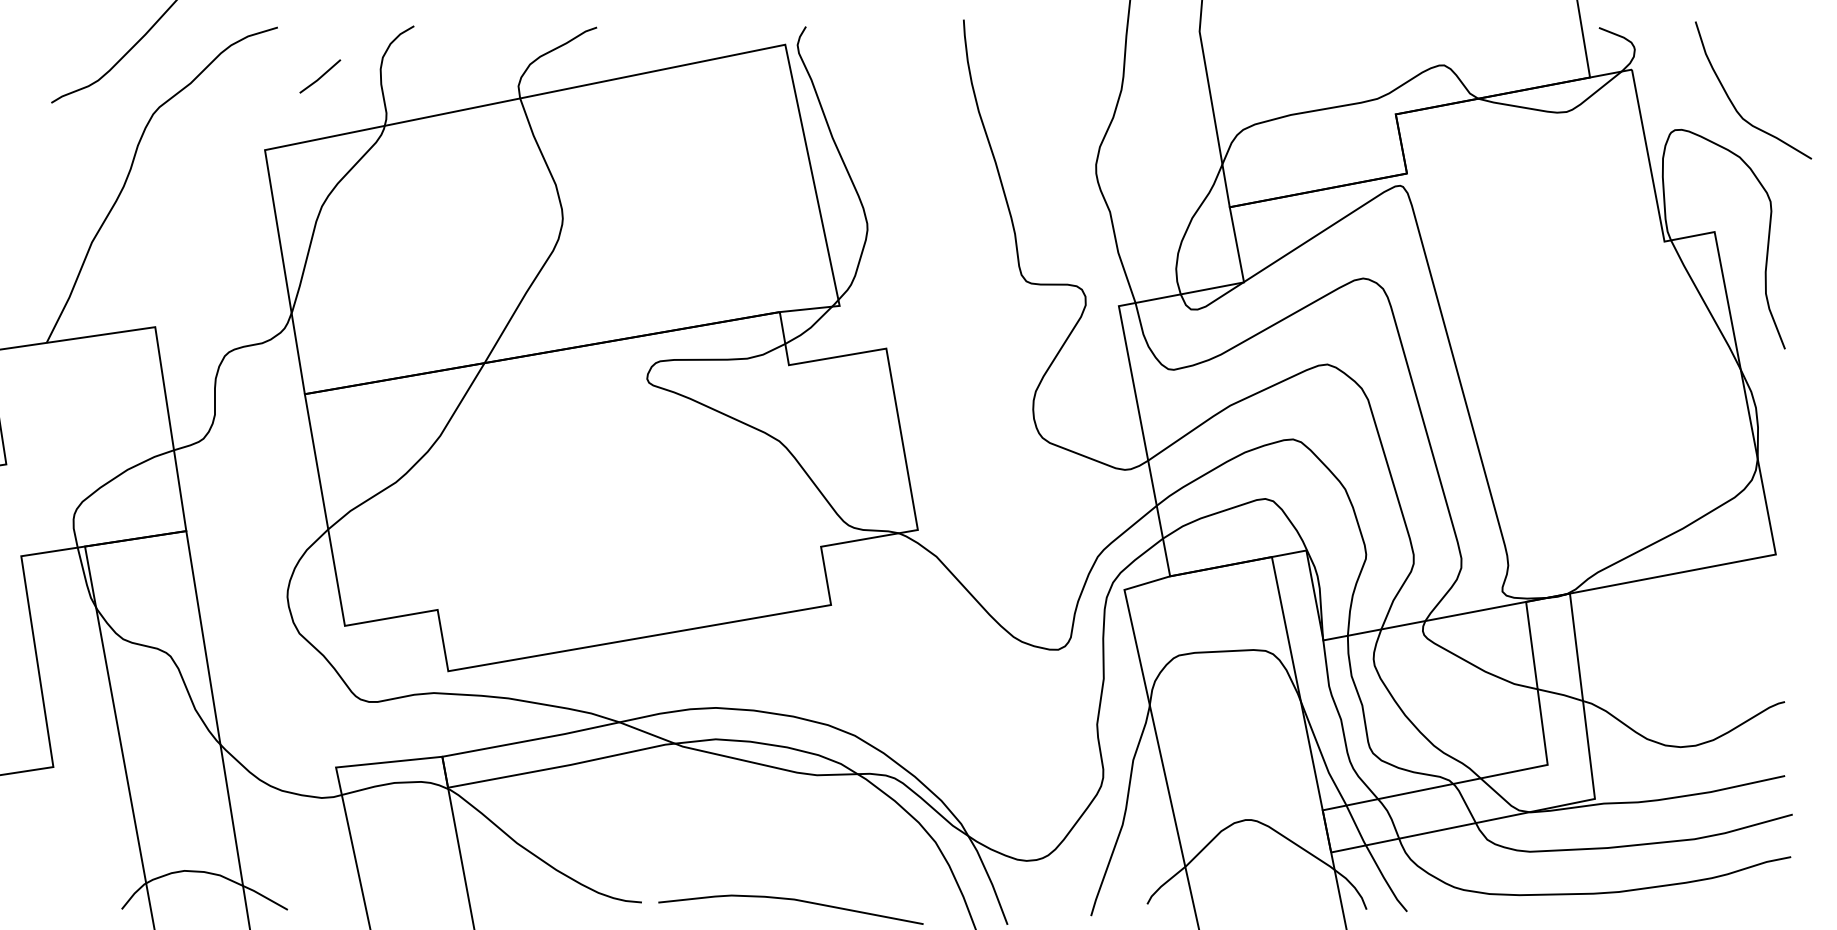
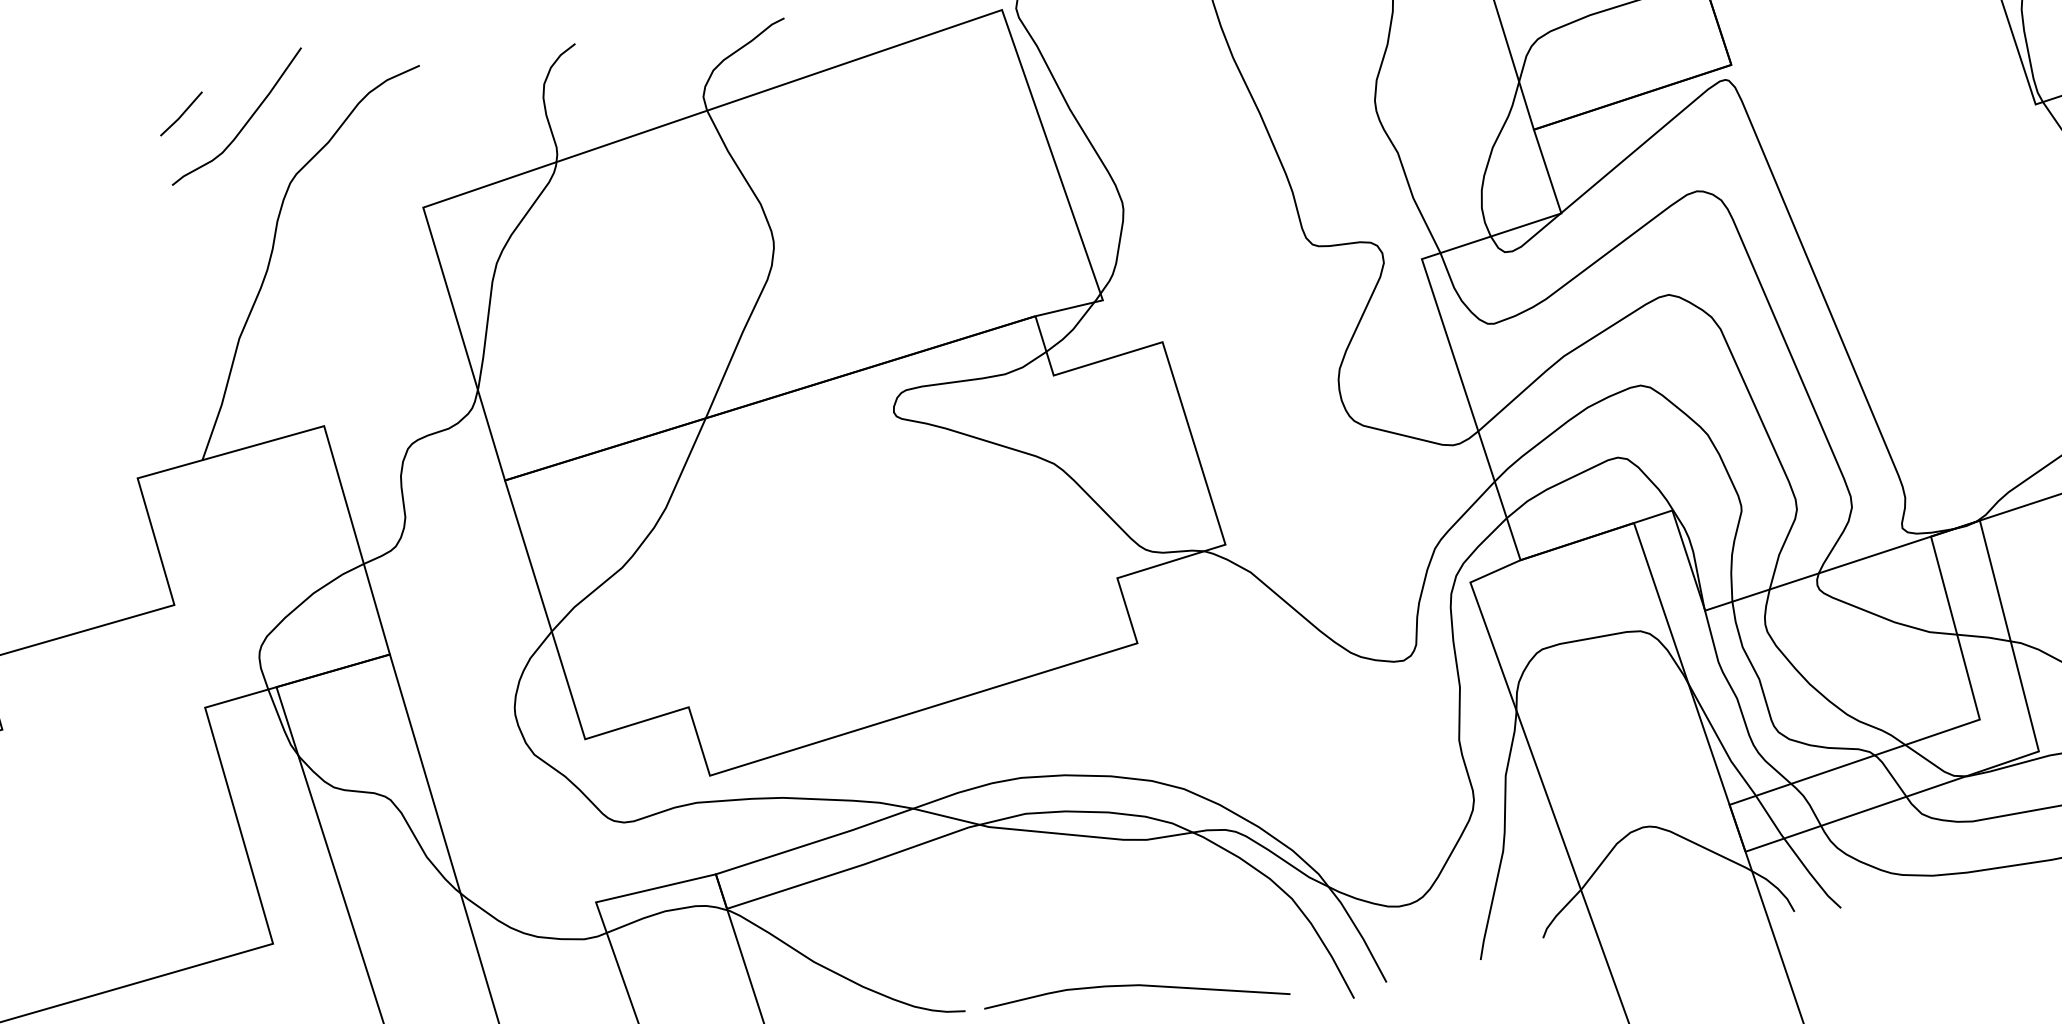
line: (320, 76) -> (181, 113), moved

